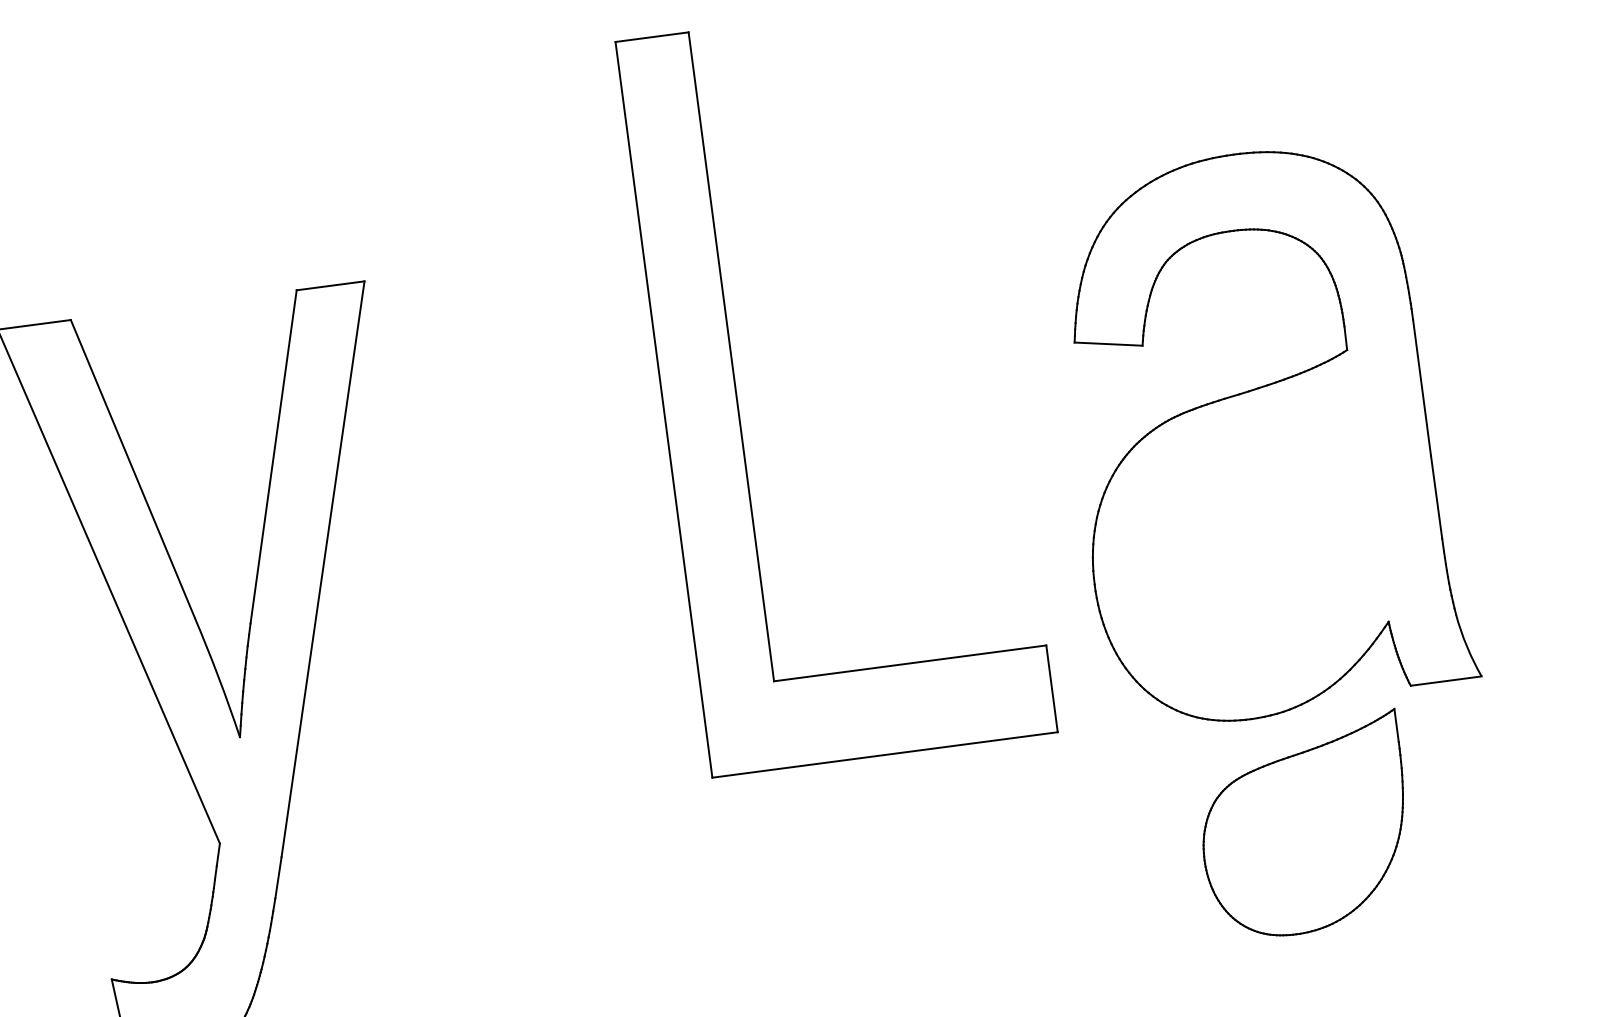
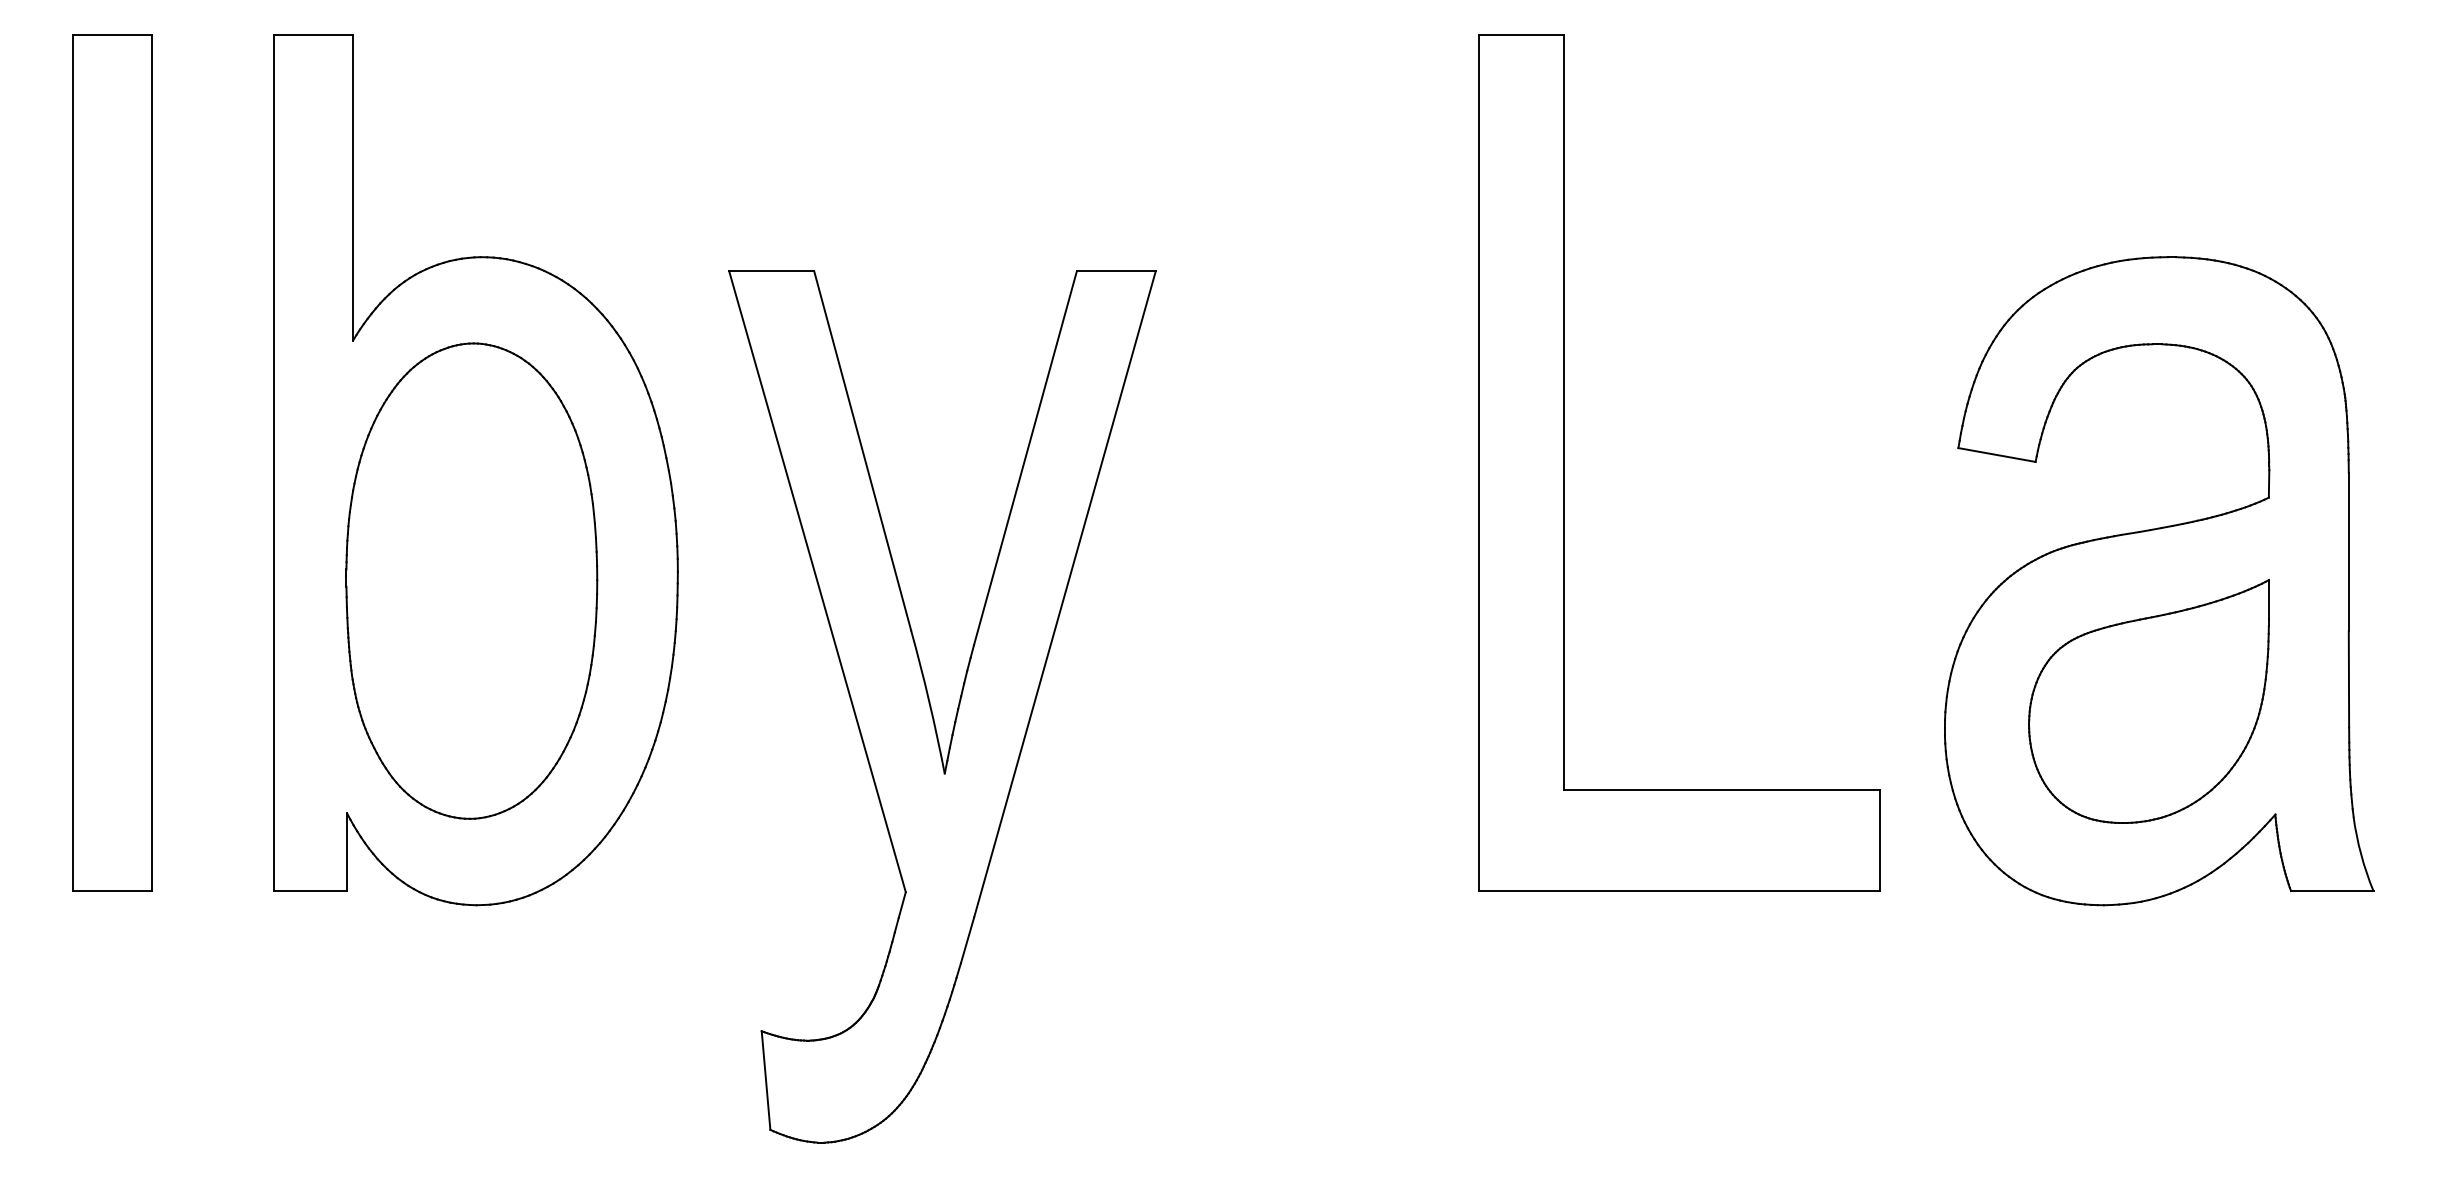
part: (1304, 826) -> (2148, 701), moved

